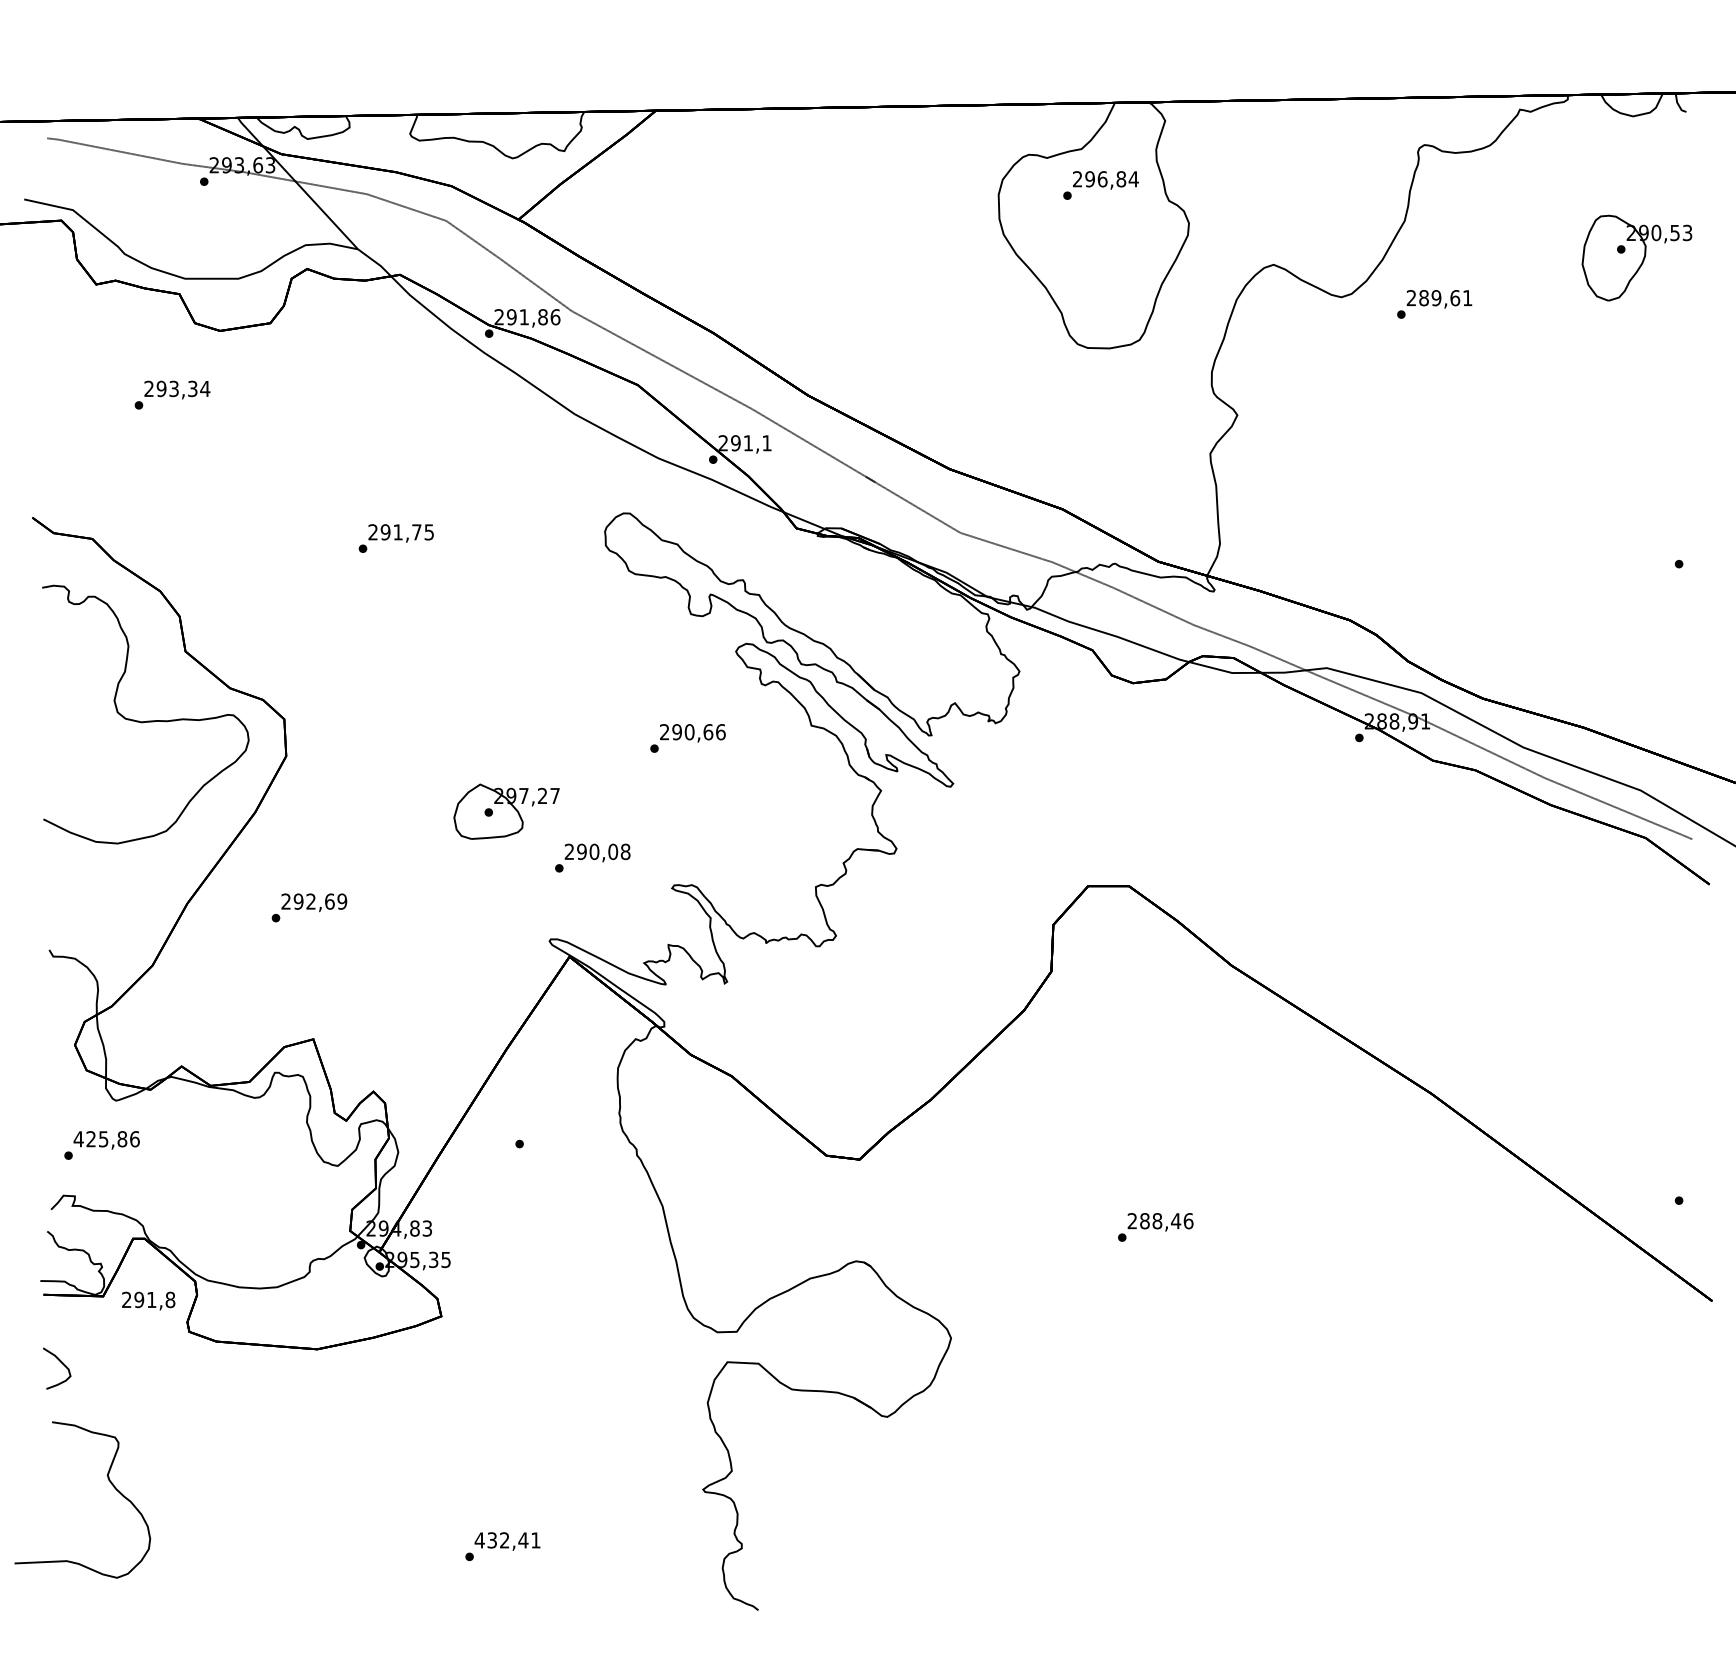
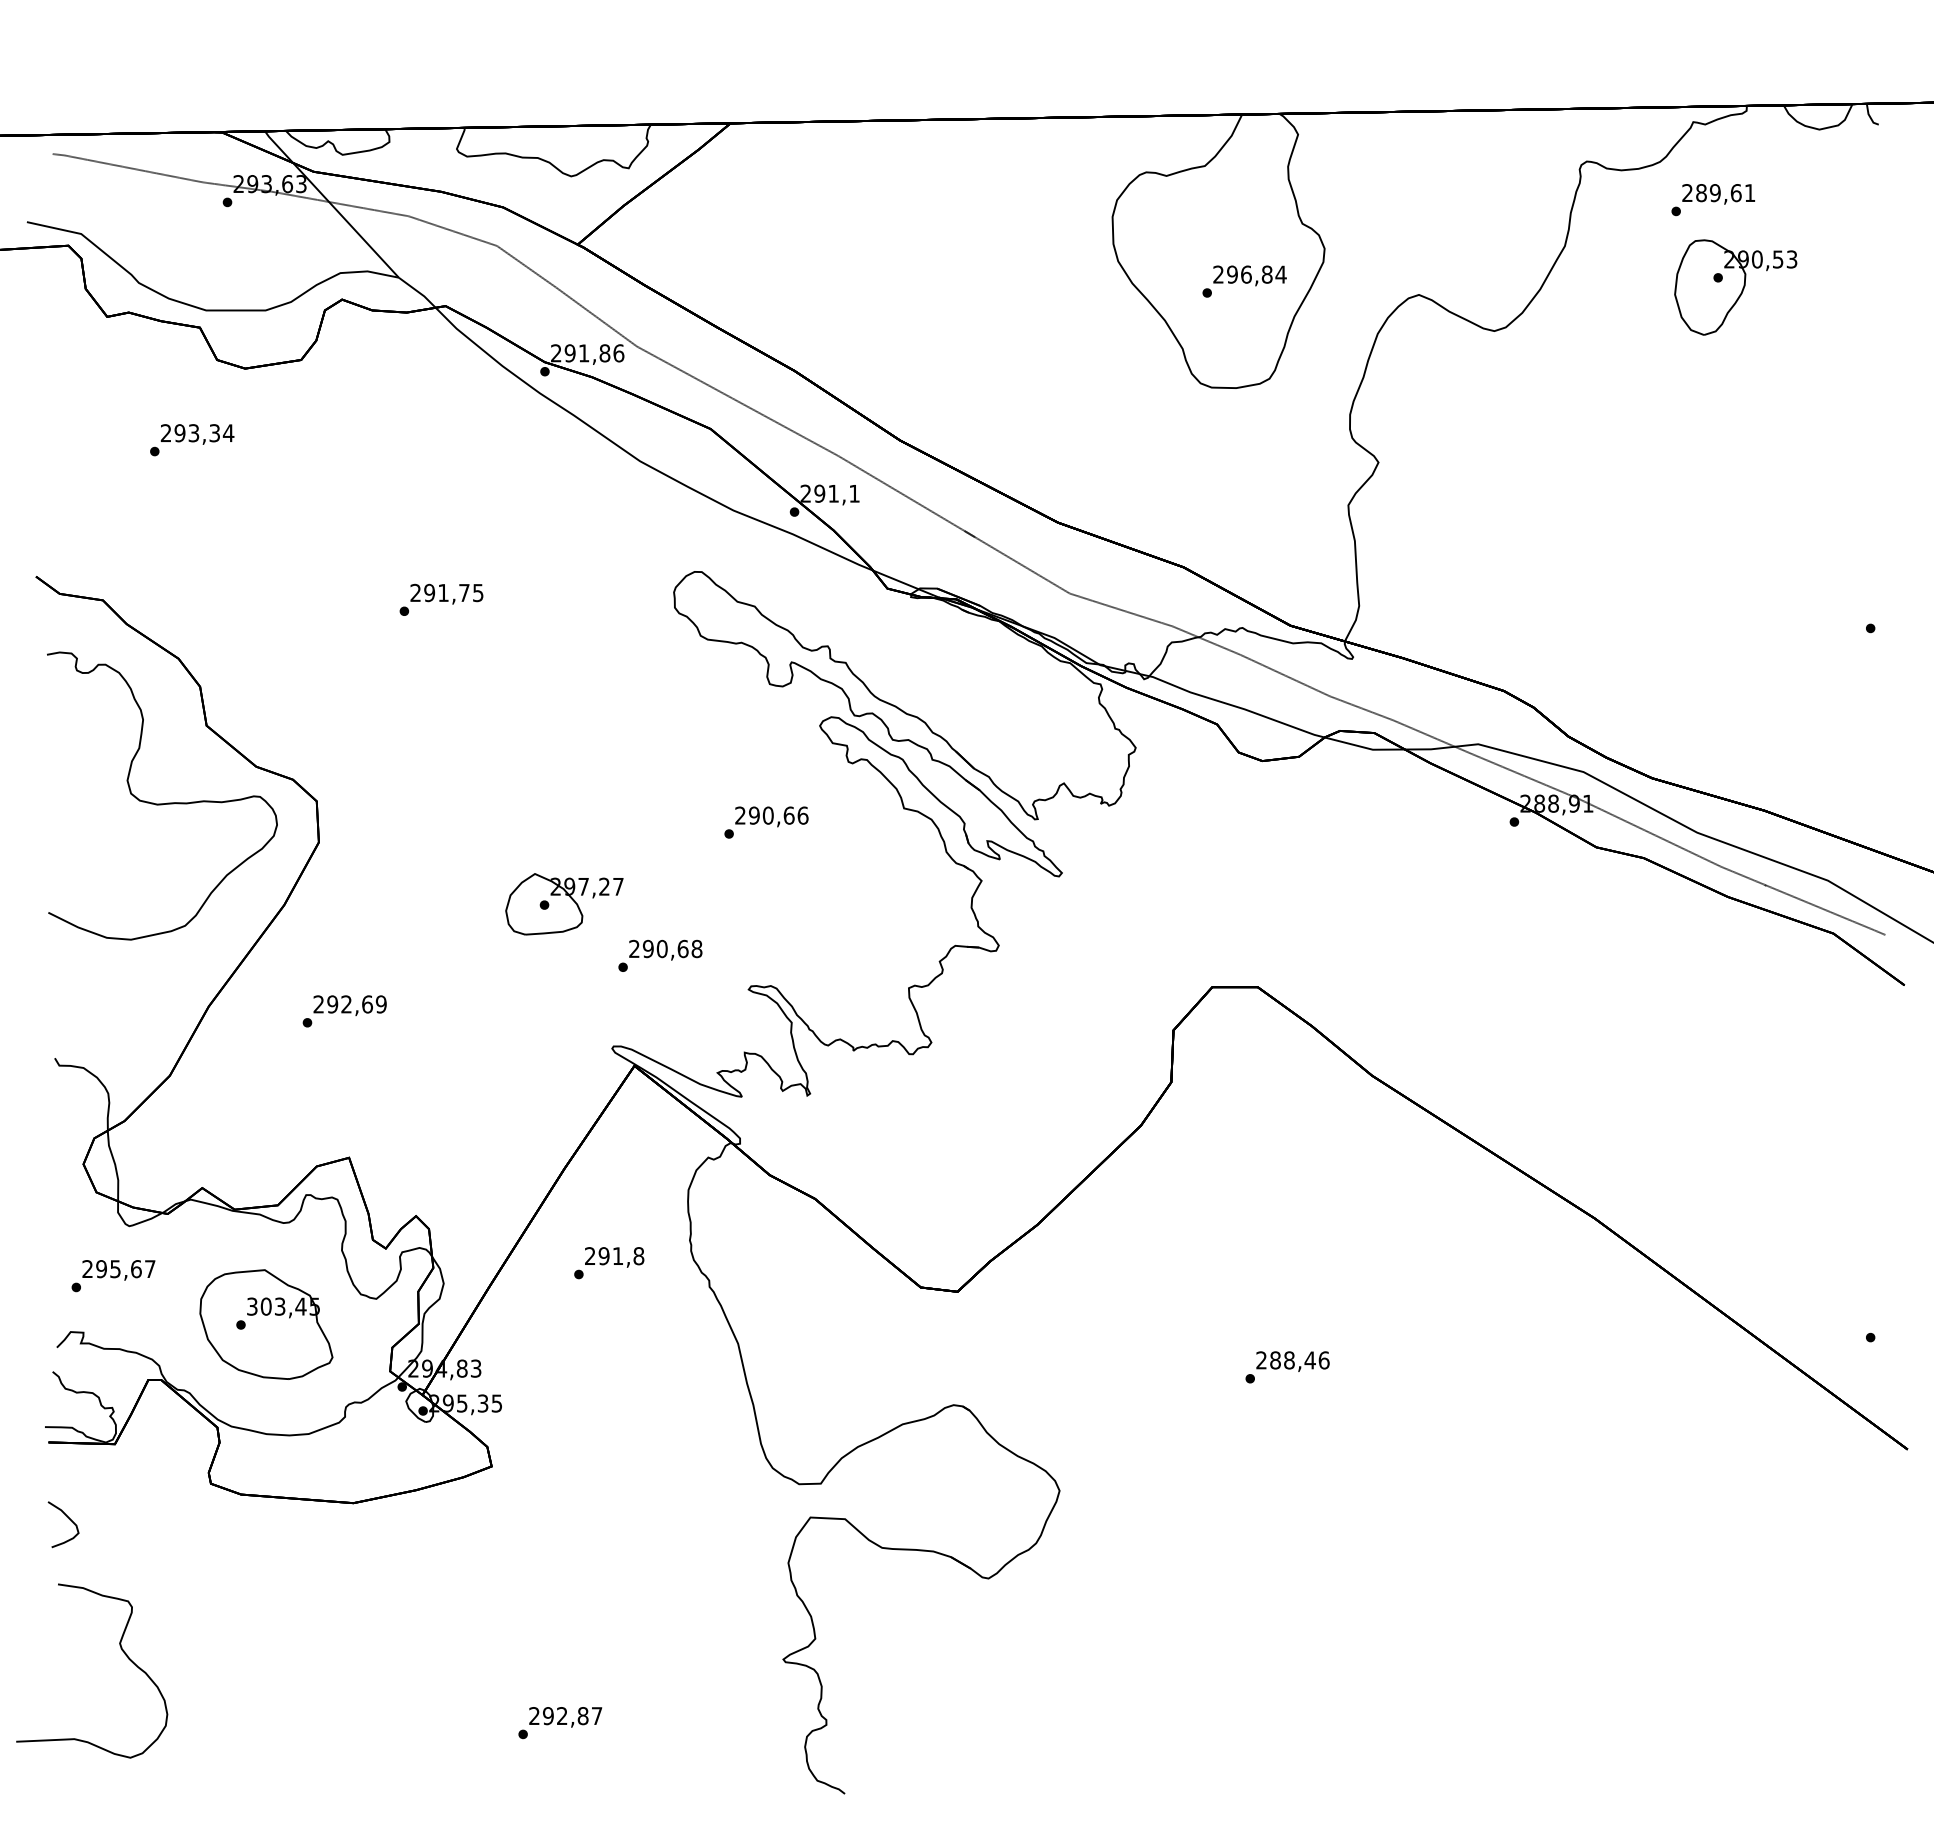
text: (1100, 185) -> (1244, 281), moved
part: (1636, 258) -> (1735, 287), moved
text: (1433, 304) -> (1712, 200), moved
text: (612, 851) -> (682, 948), 290,08 -> 290,68
text: (106, 1139) -> (118, 1269), 425,86 -> 295,67
part: (239, 1188) -> (266, 1324), added
text: (148, 1301) -> (614, 1257), moved
text: (507, 1540) -> (565, 1716), 432,41 -> 292,87

